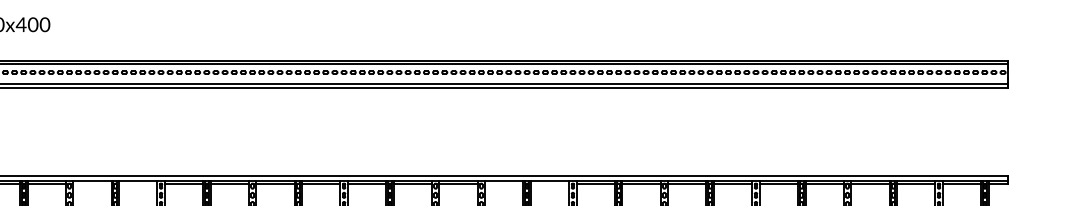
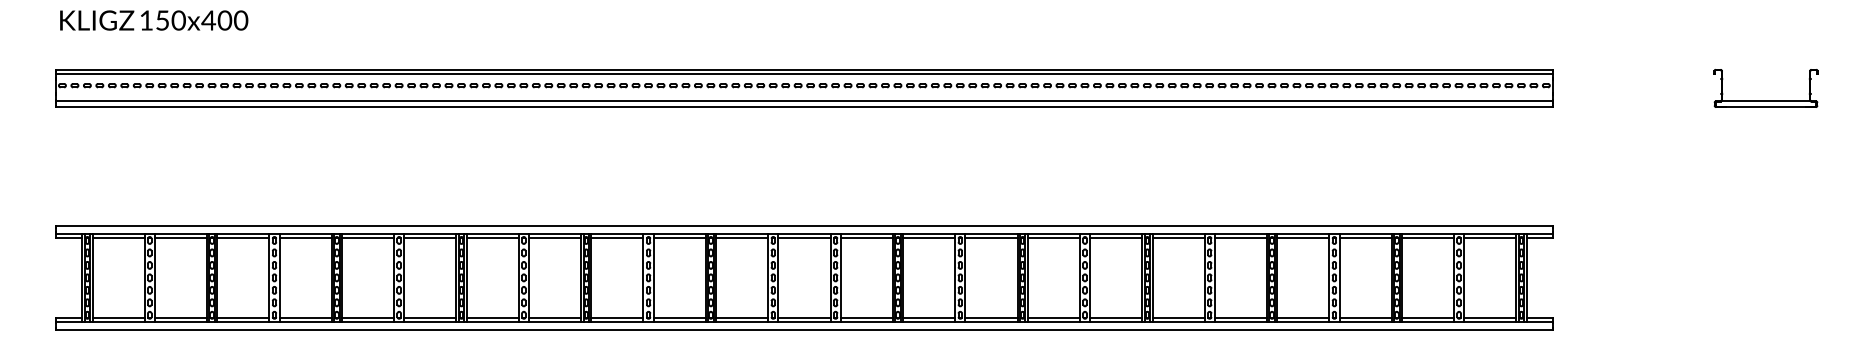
line: (92, 184) -> (305, 237), added
line: (137, 184) -> (367, 237), added
line: (504, 184) -> (866, 237), added
line: (550, 184) -> (929, 237), added

